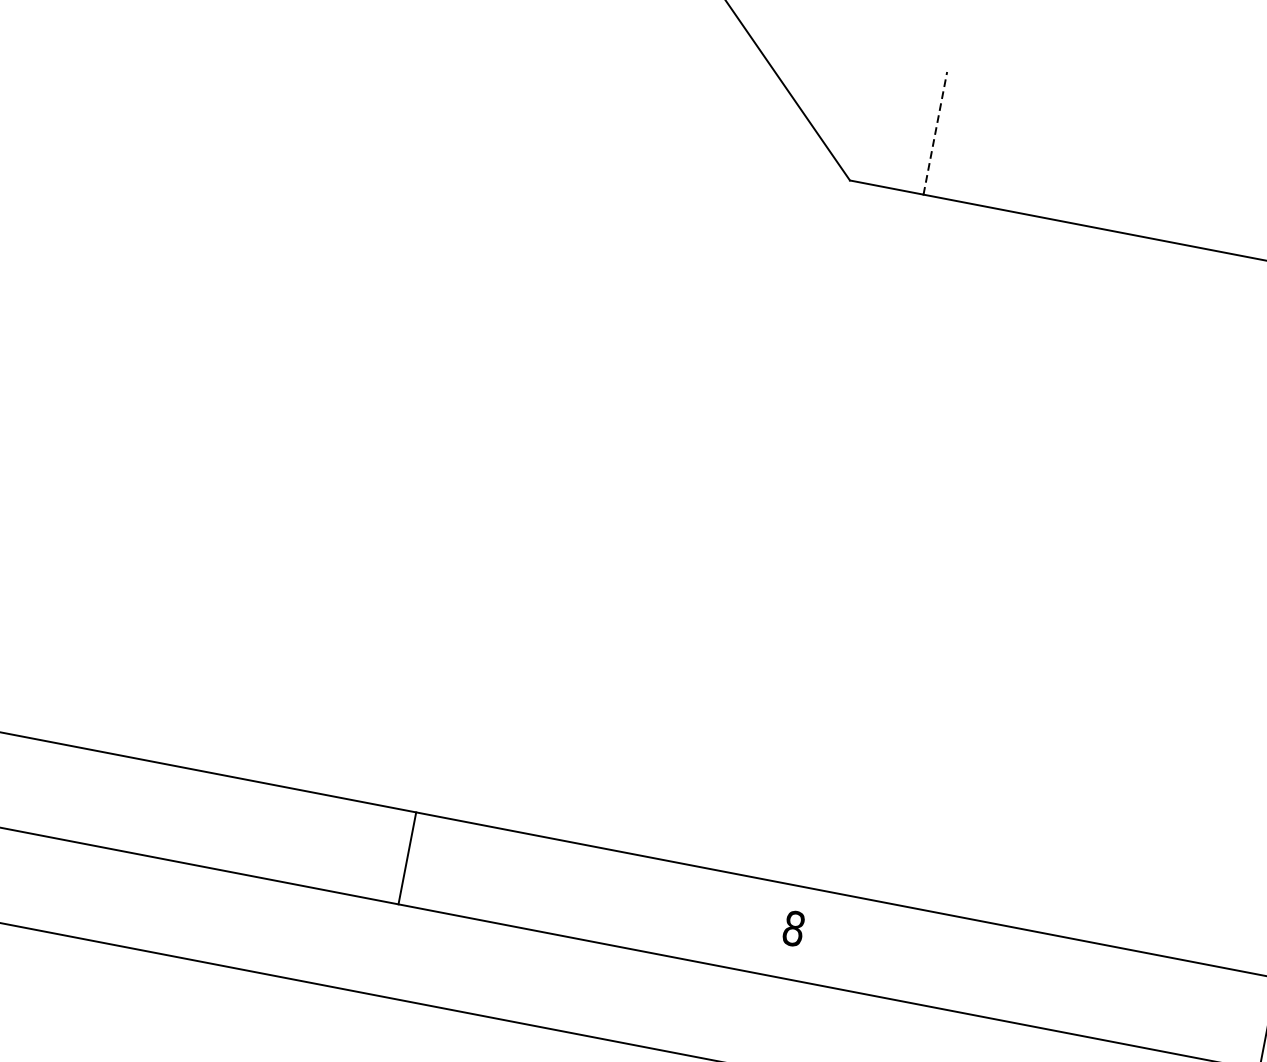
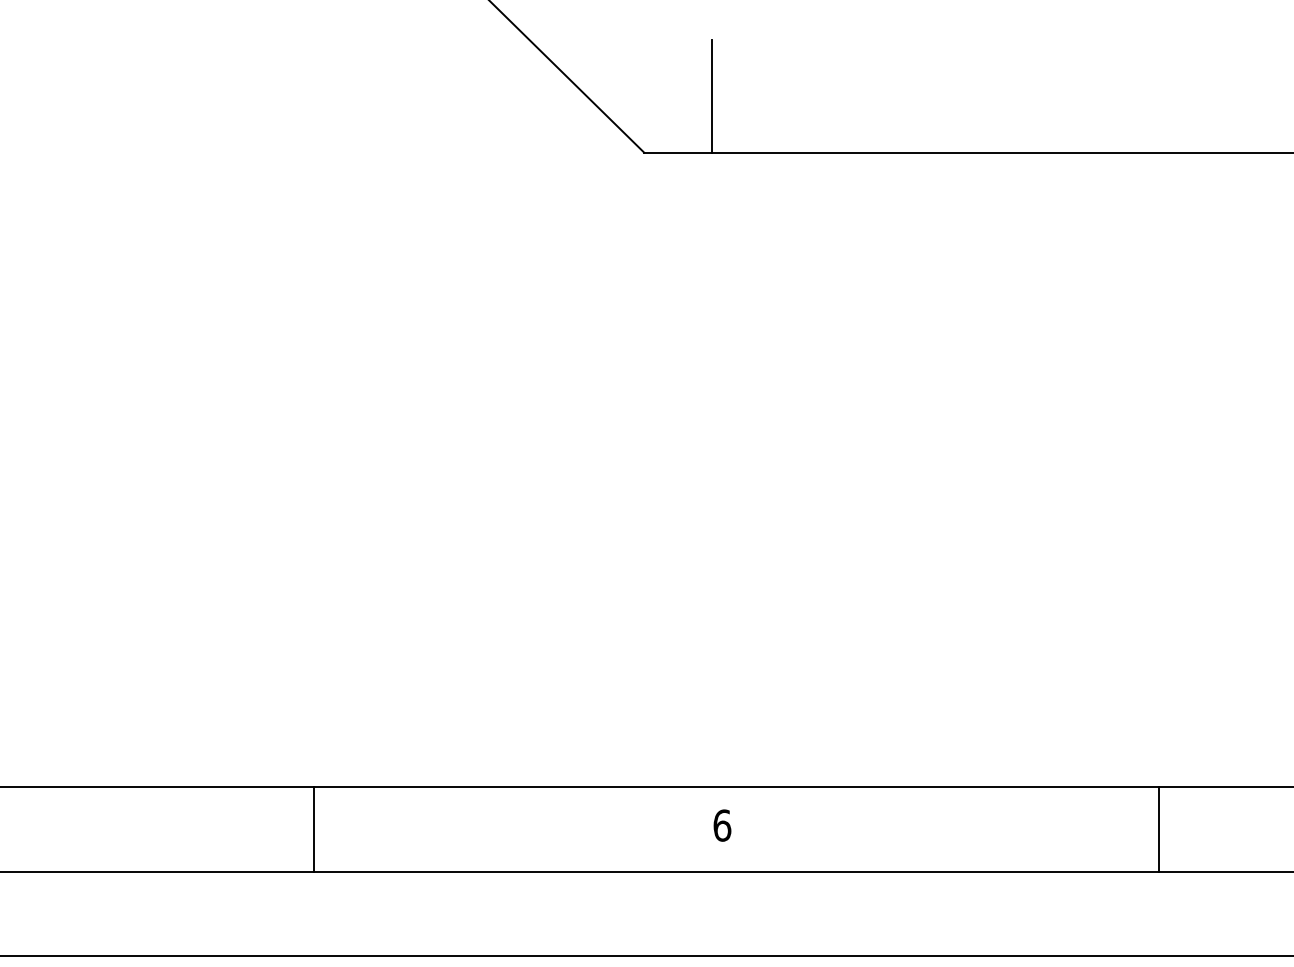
line: (935, 132) -> (711, 95), dashed -> solid
line: (407, 858) -> (313, 829), moved
text: (794, 928) -> (722, 825), 8 -> 6

